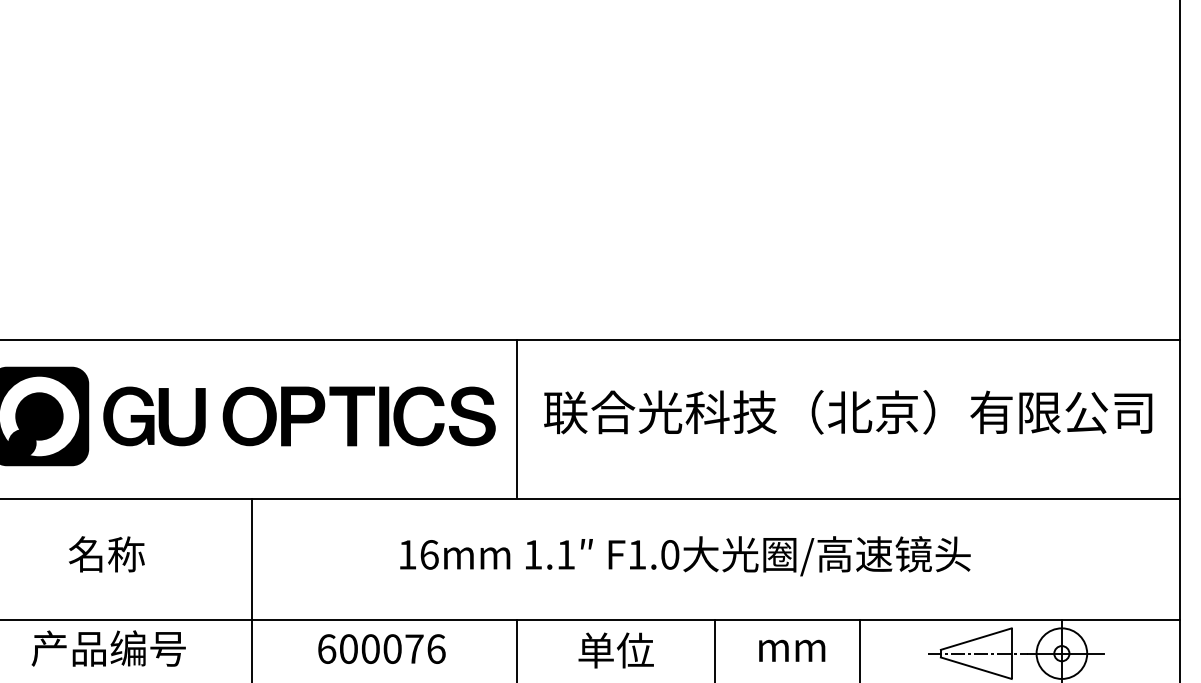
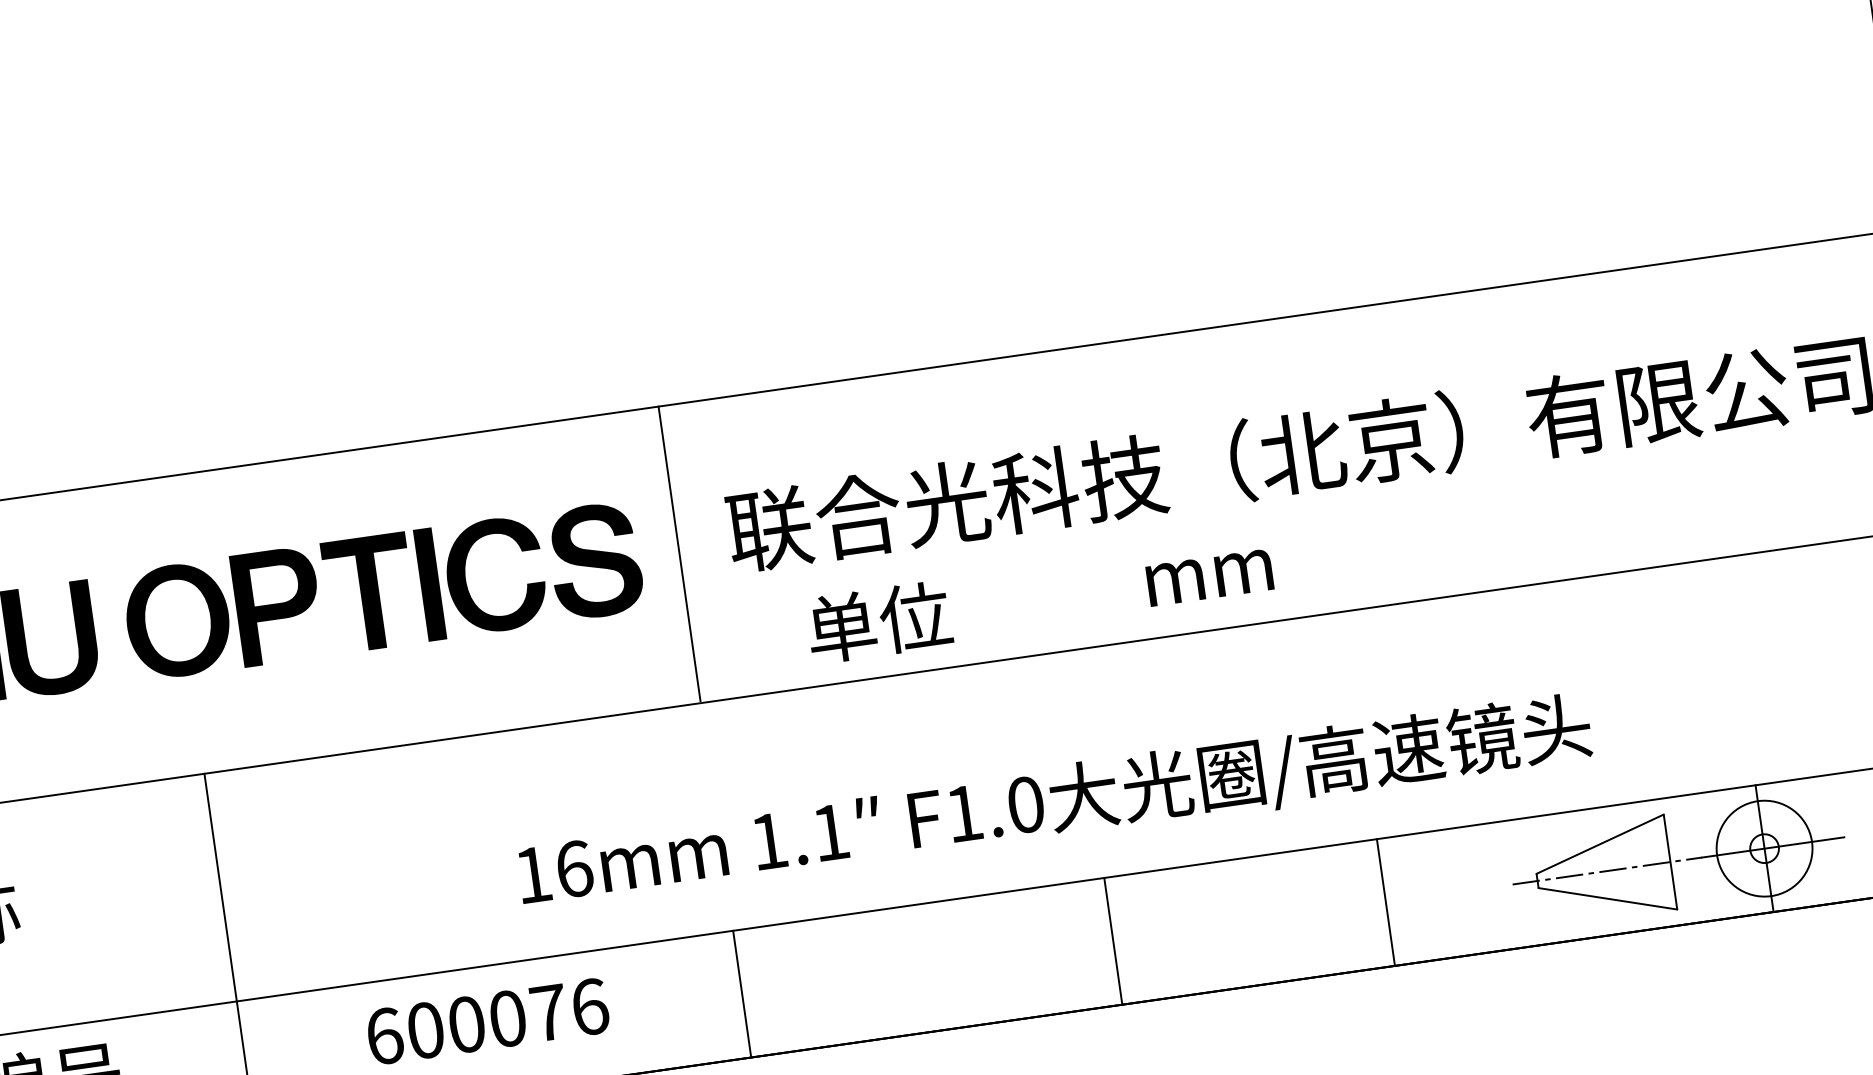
text: (685, 556) -> (1055, 803), moved
text: (615, 650) -> (878, 622), moved
text: (792, 650) -> (1210, 576), moved

